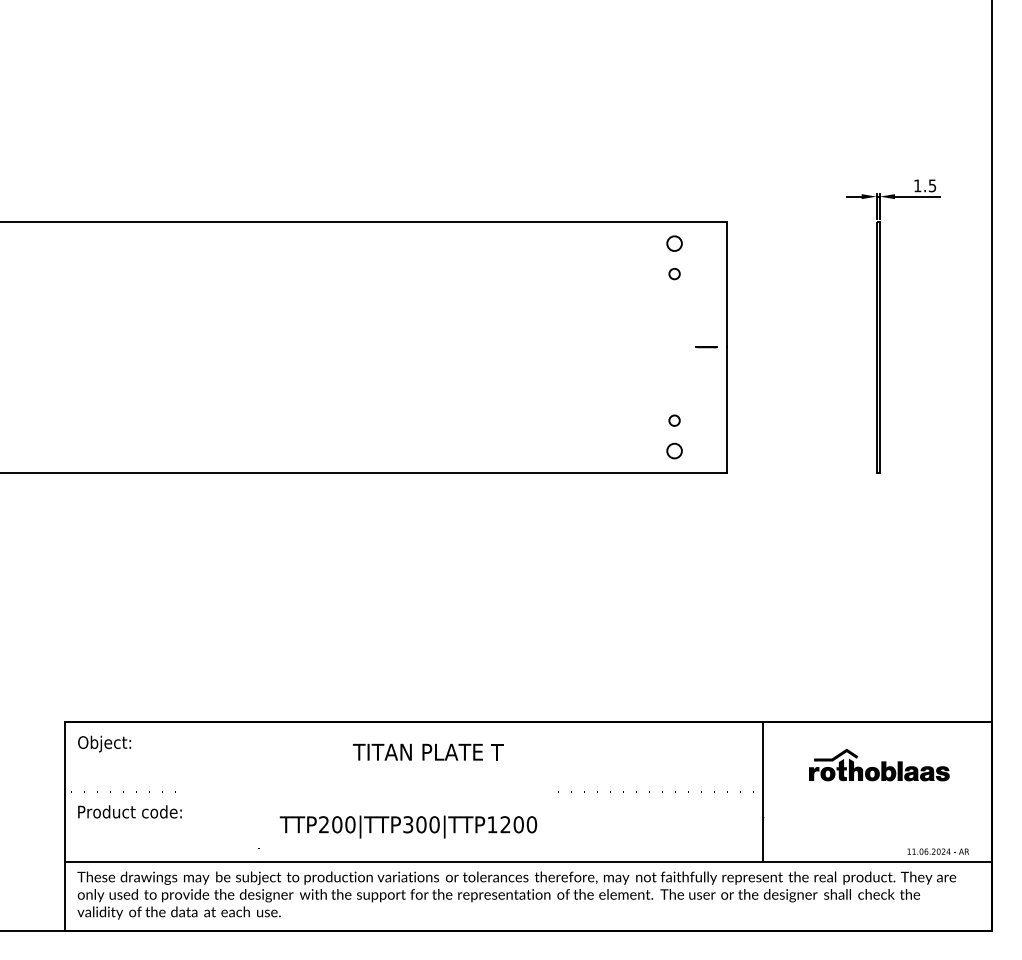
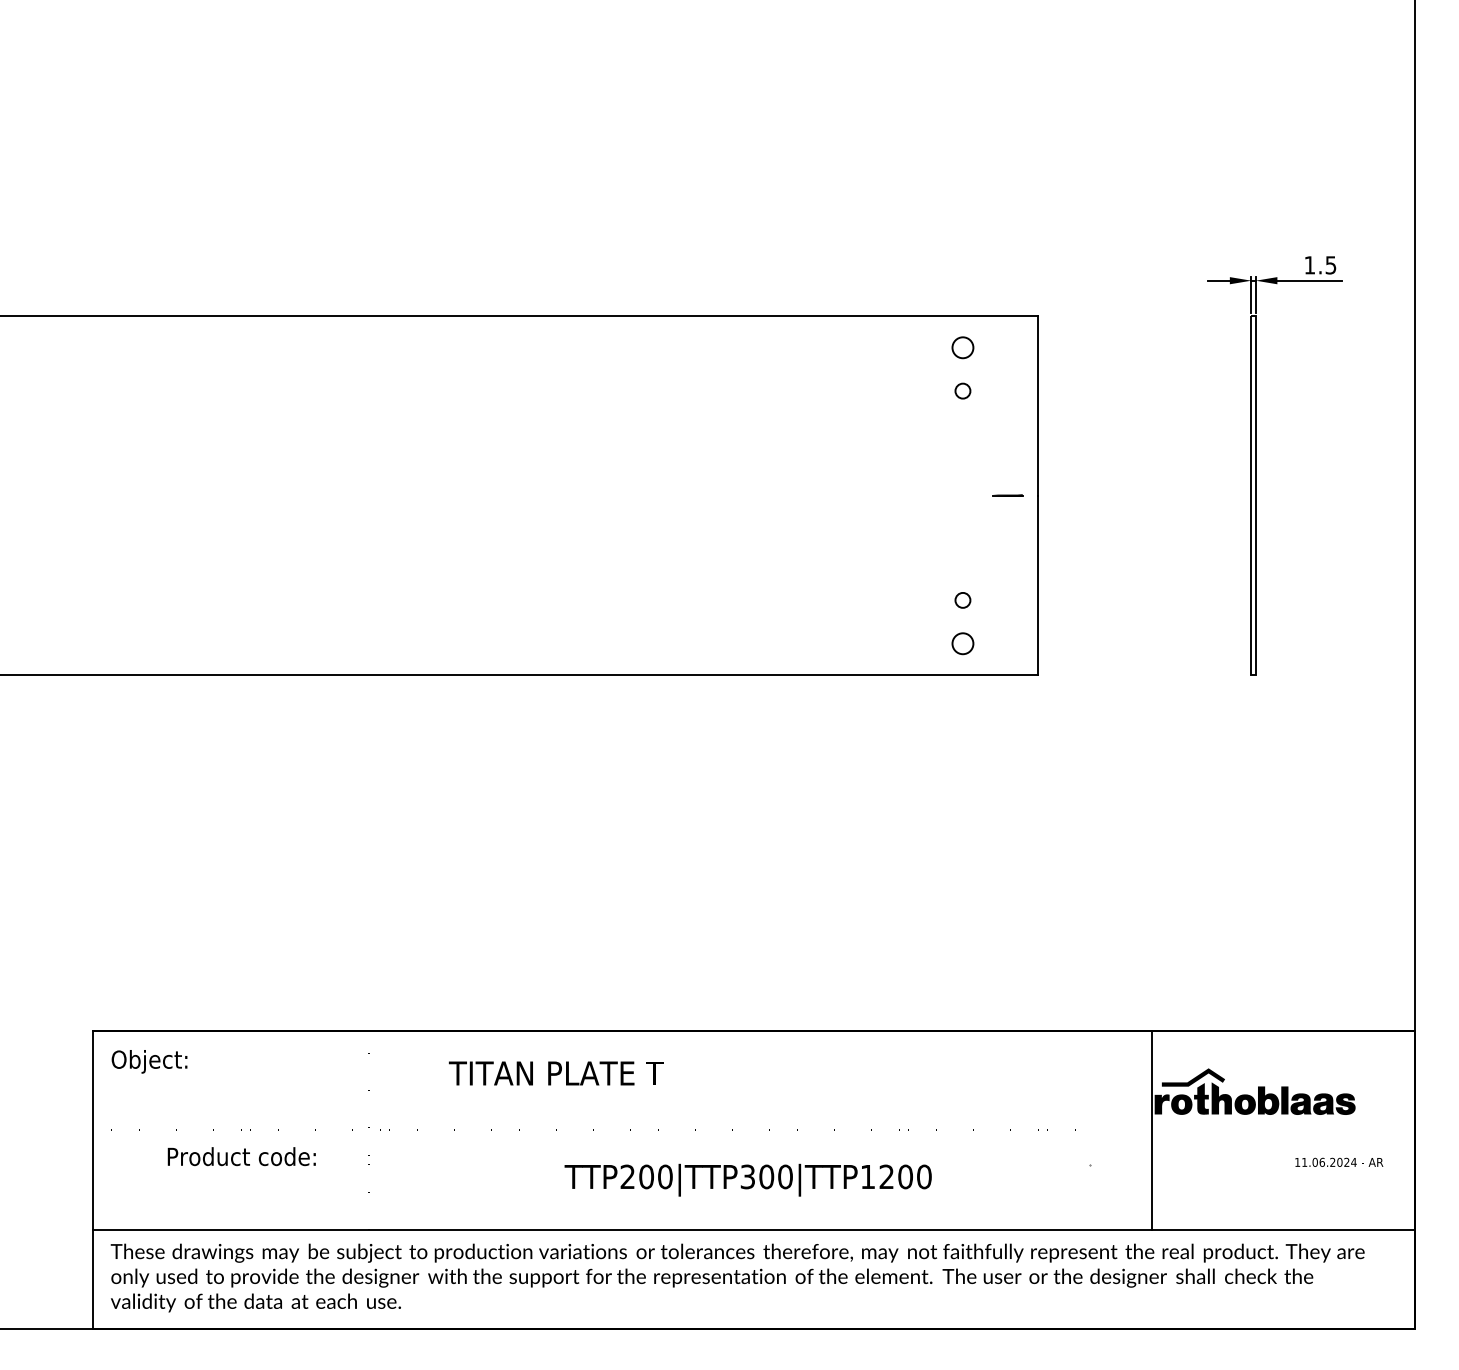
text: (427, 752) -> (555, 1073), moved
line: (763, 791) -> (1151, 1129), moved
text: (129, 811) -> (241, 1156), moved
text: (407, 826) -> (747, 1179), moved
text: (938, 851) -> (1339, 1161), moved

